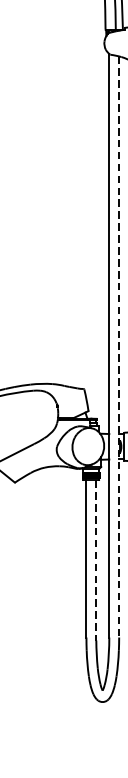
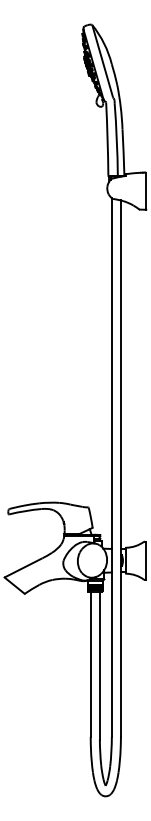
line: (118, 347) -> (120, 469), dashed -> solid
line: (95, 560) -> (99, 665), dashed -> solid

